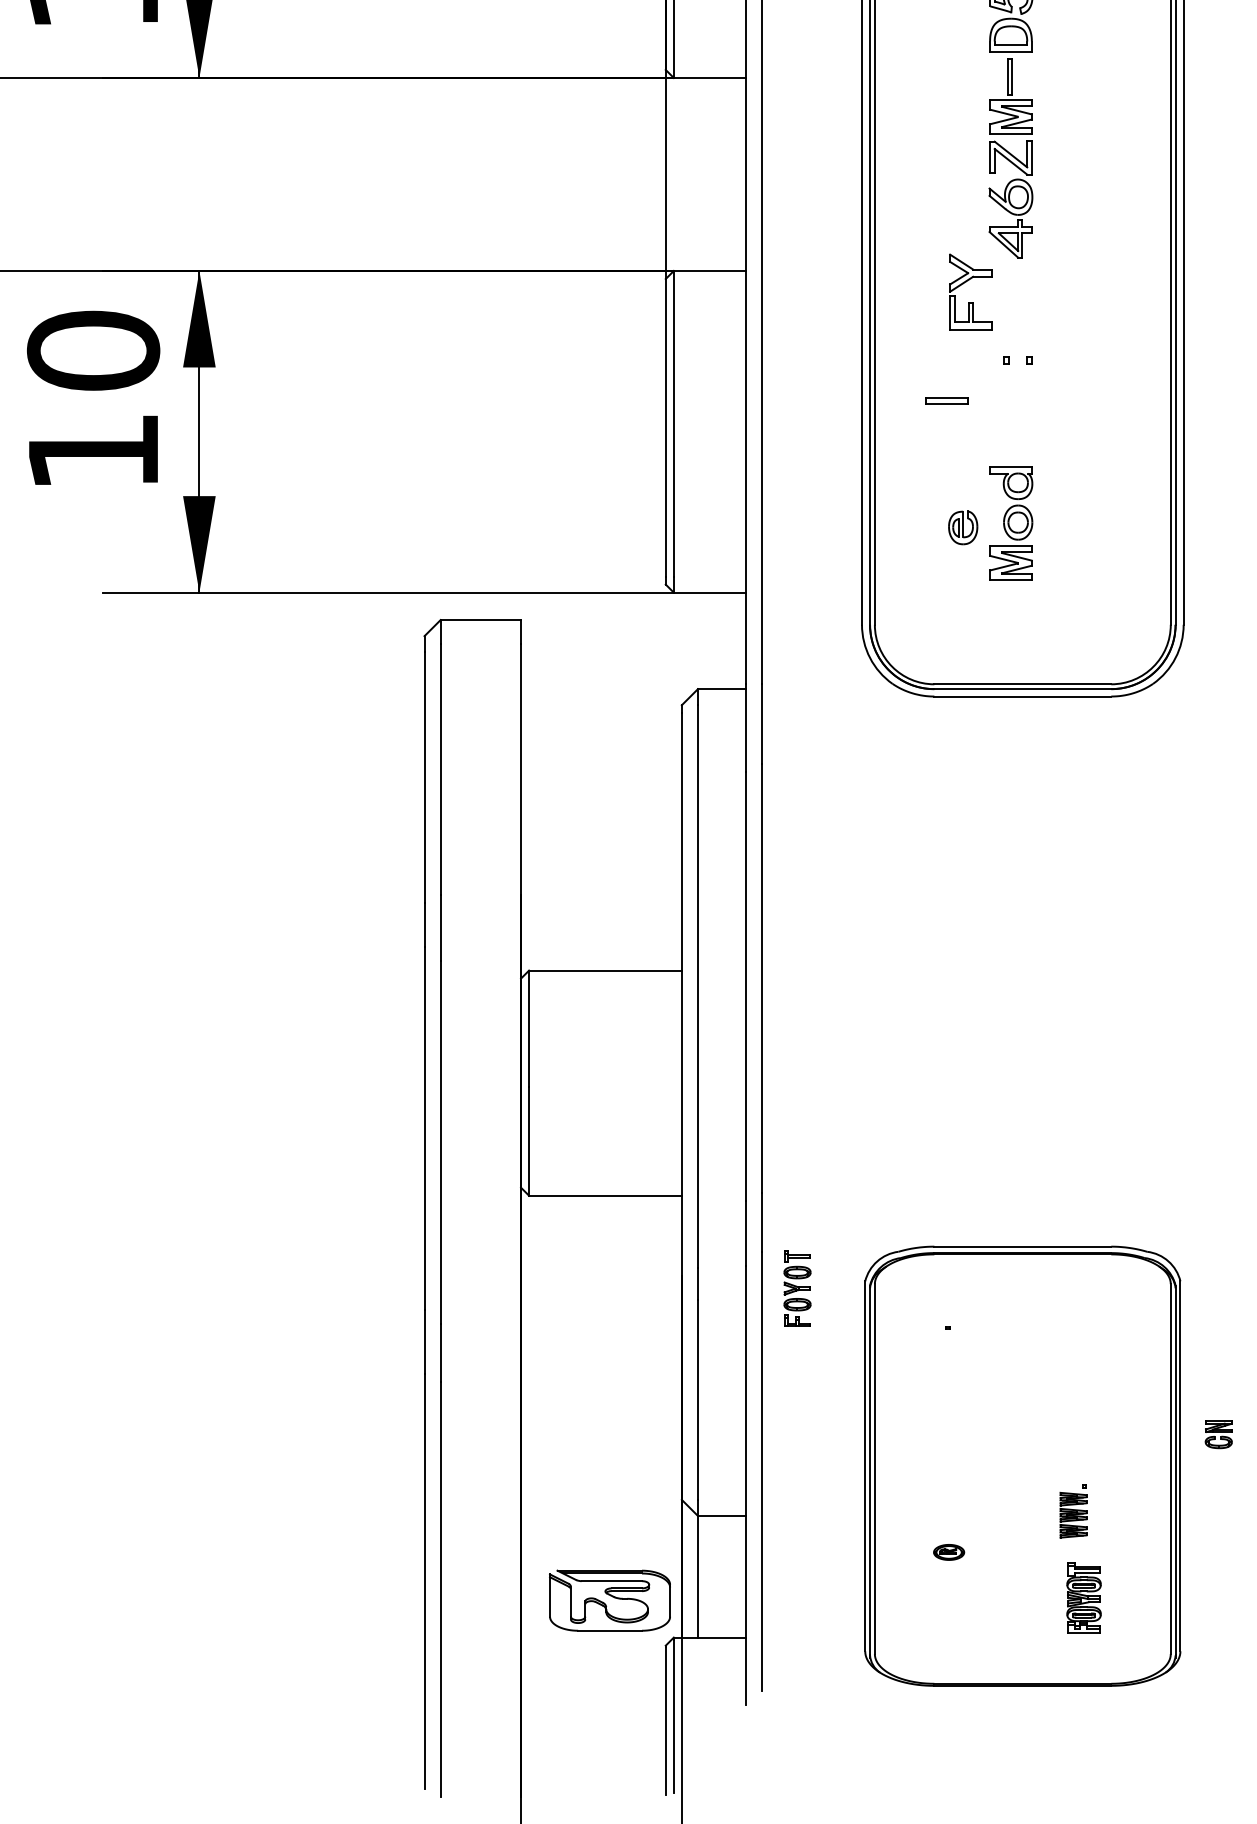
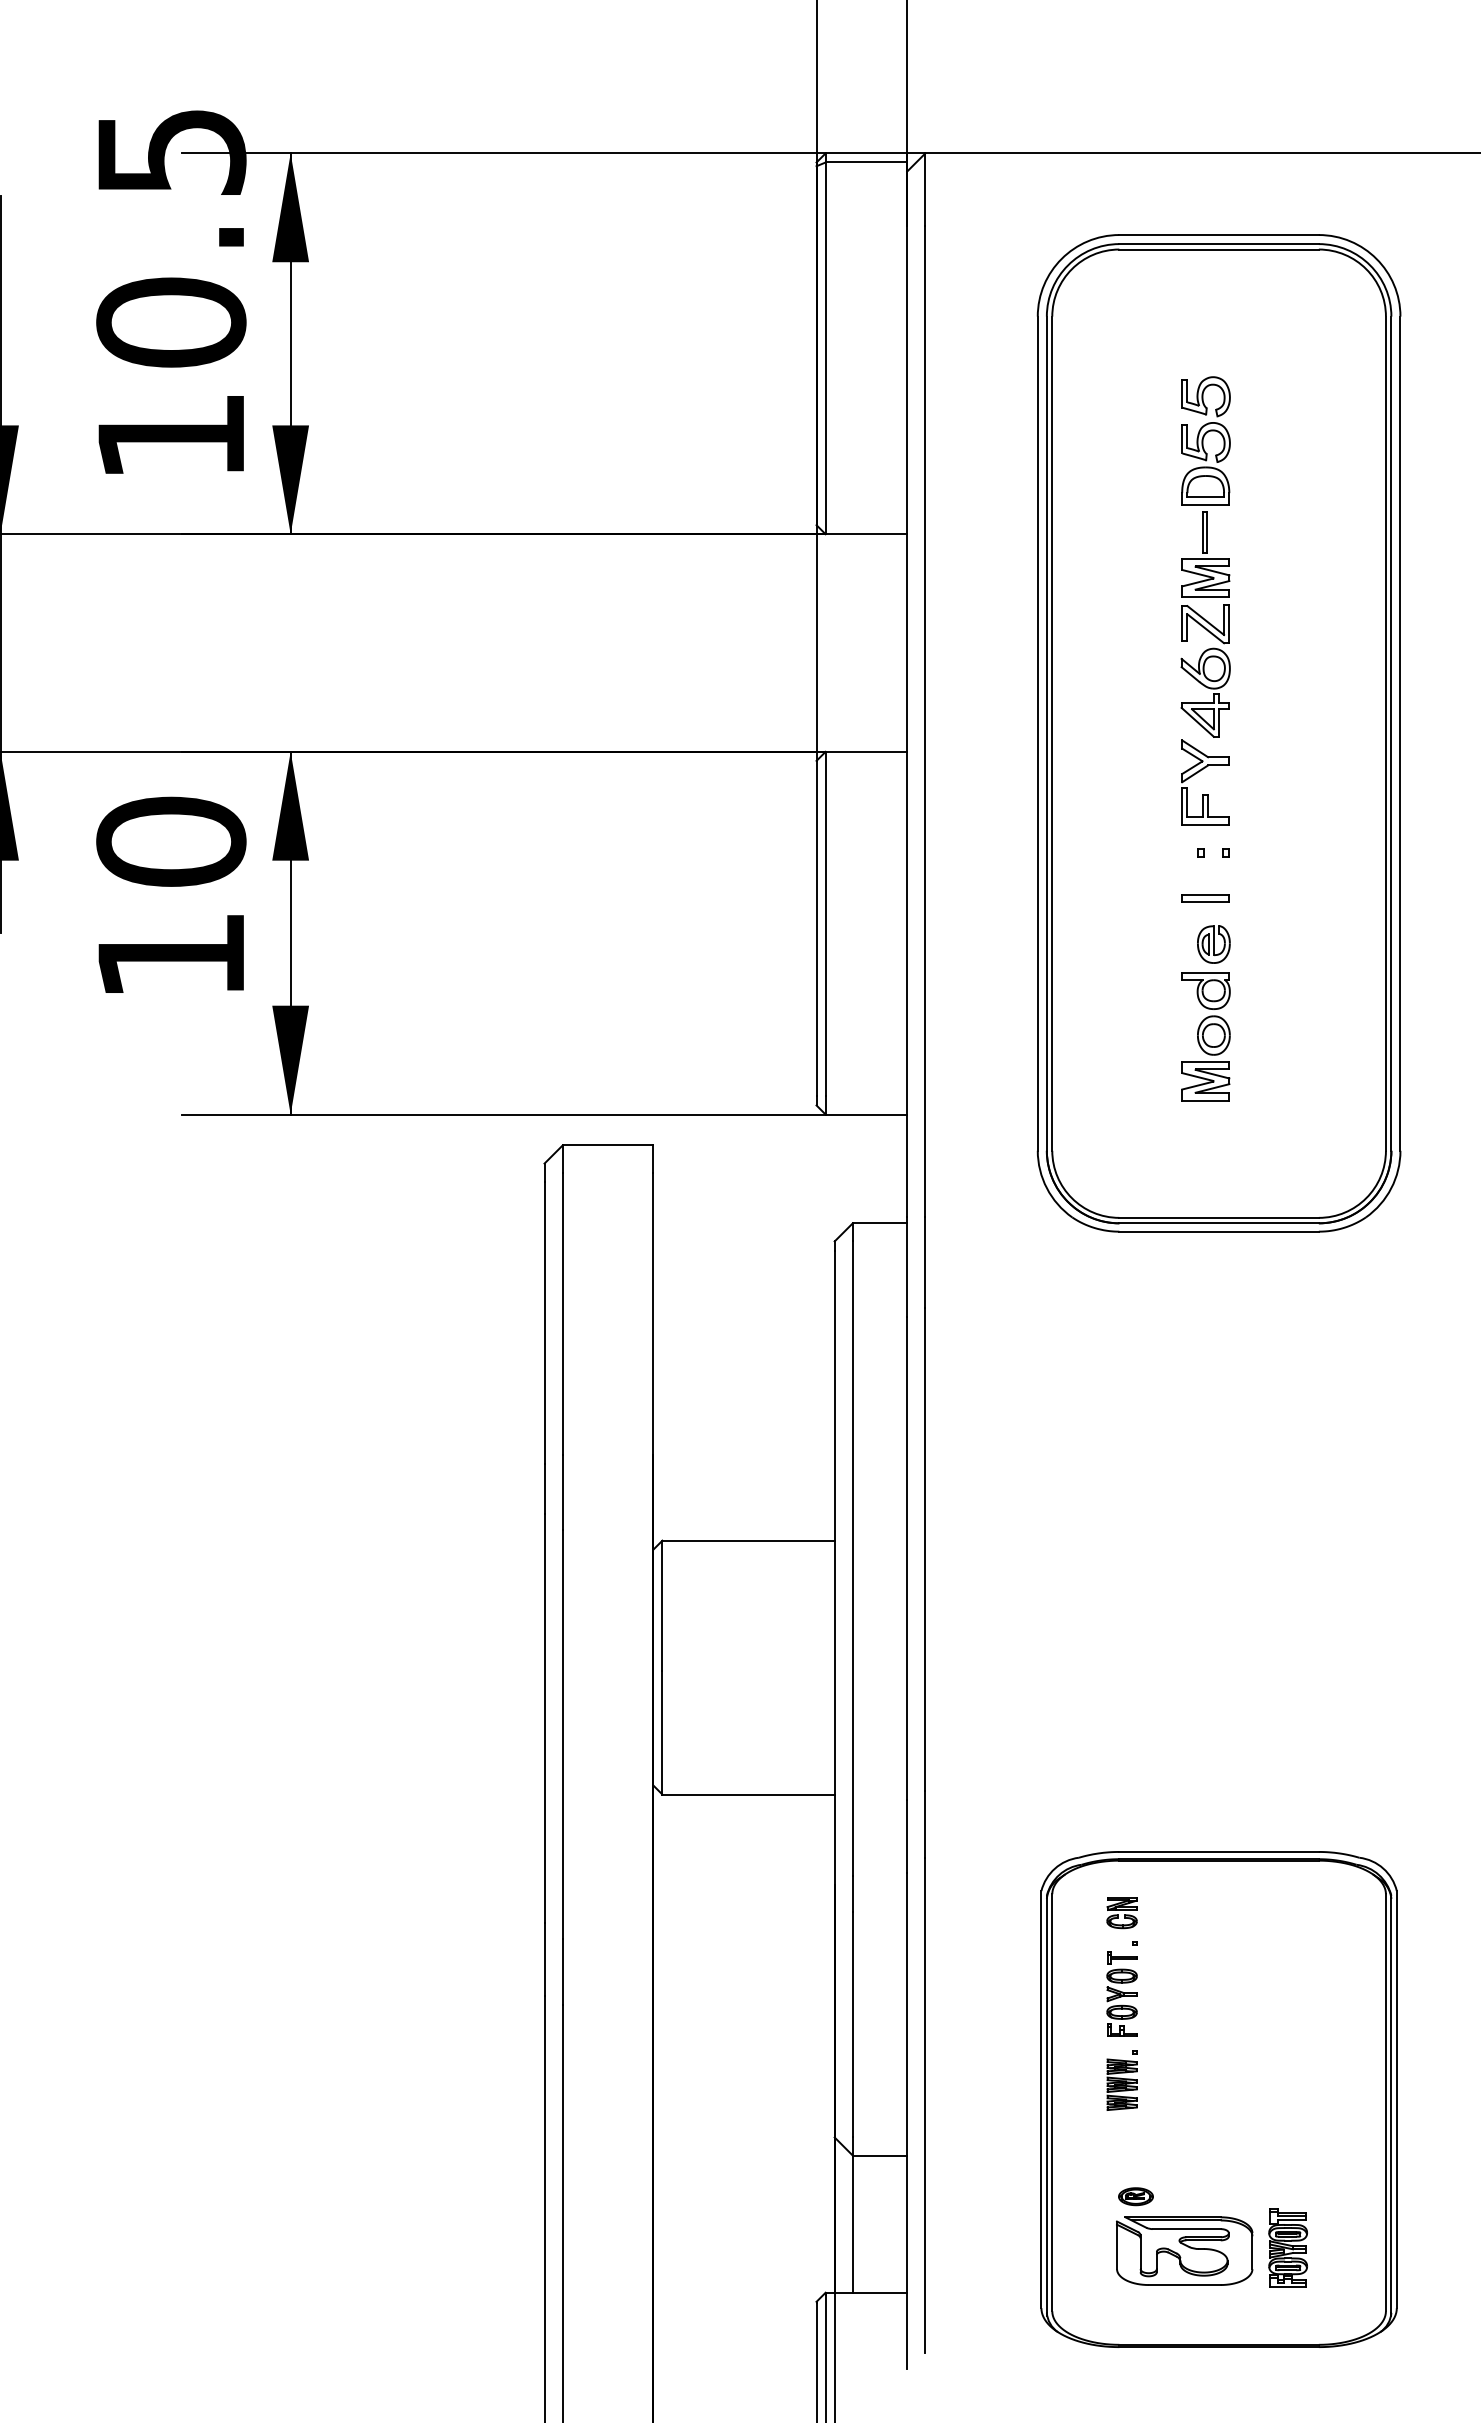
part: (965, 283) -> (1199, 772), moved
part: (946, 401) -> (1205, 898), moved
part: (962, 527) -> (1213, 944), moved
part: (797, 1287) -> (1121, 1993), moved
part: (1218, 1435) -> (1121, 1913), moved
part: (1072, 1511) -> (1121, 2080), moved
part: (609, 1600) -> (1184, 2250), moved

